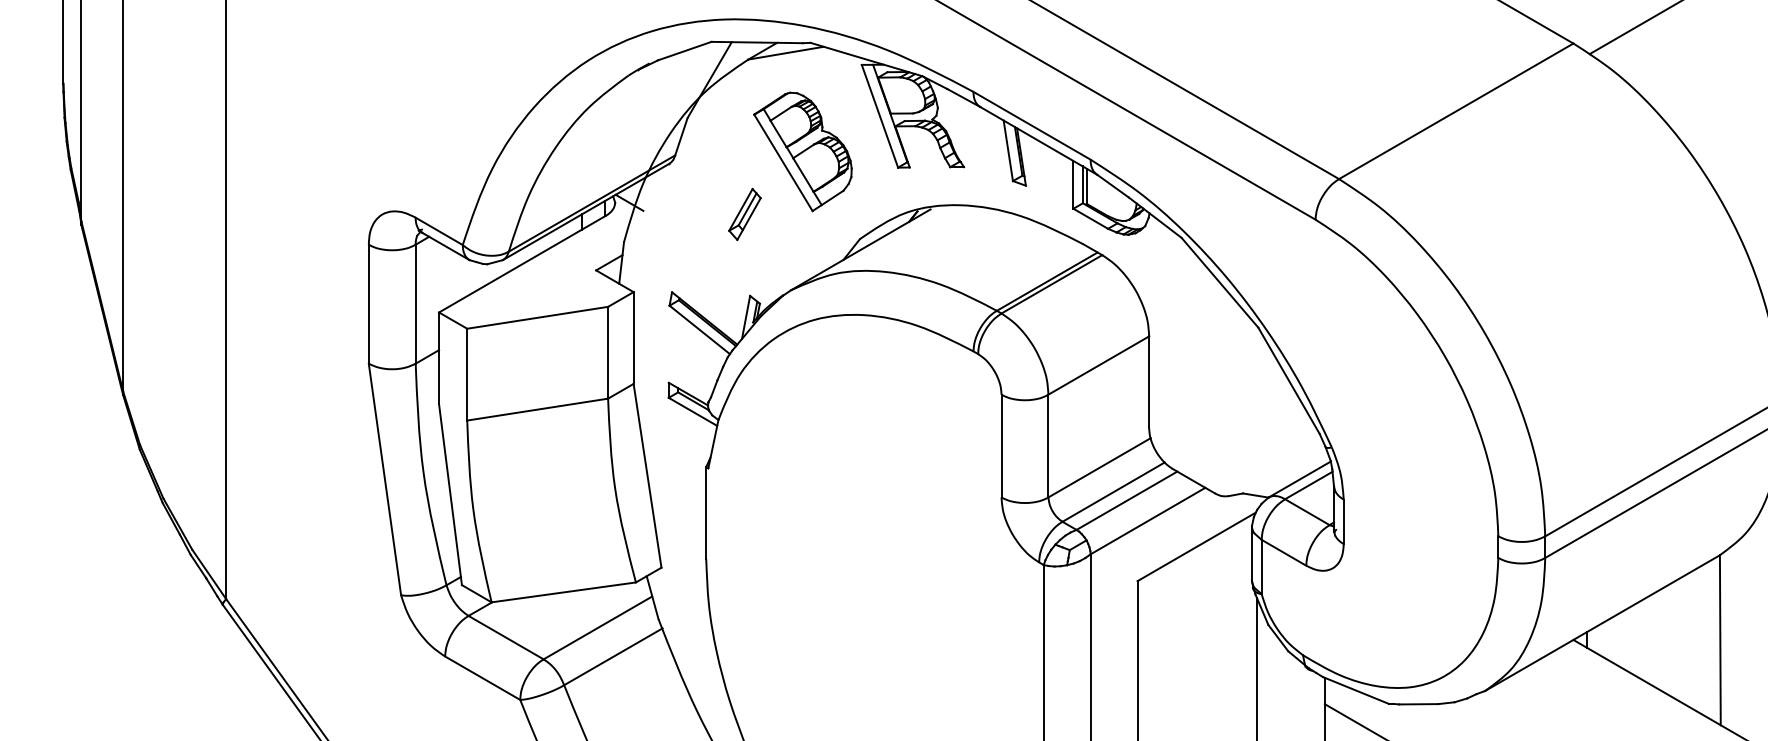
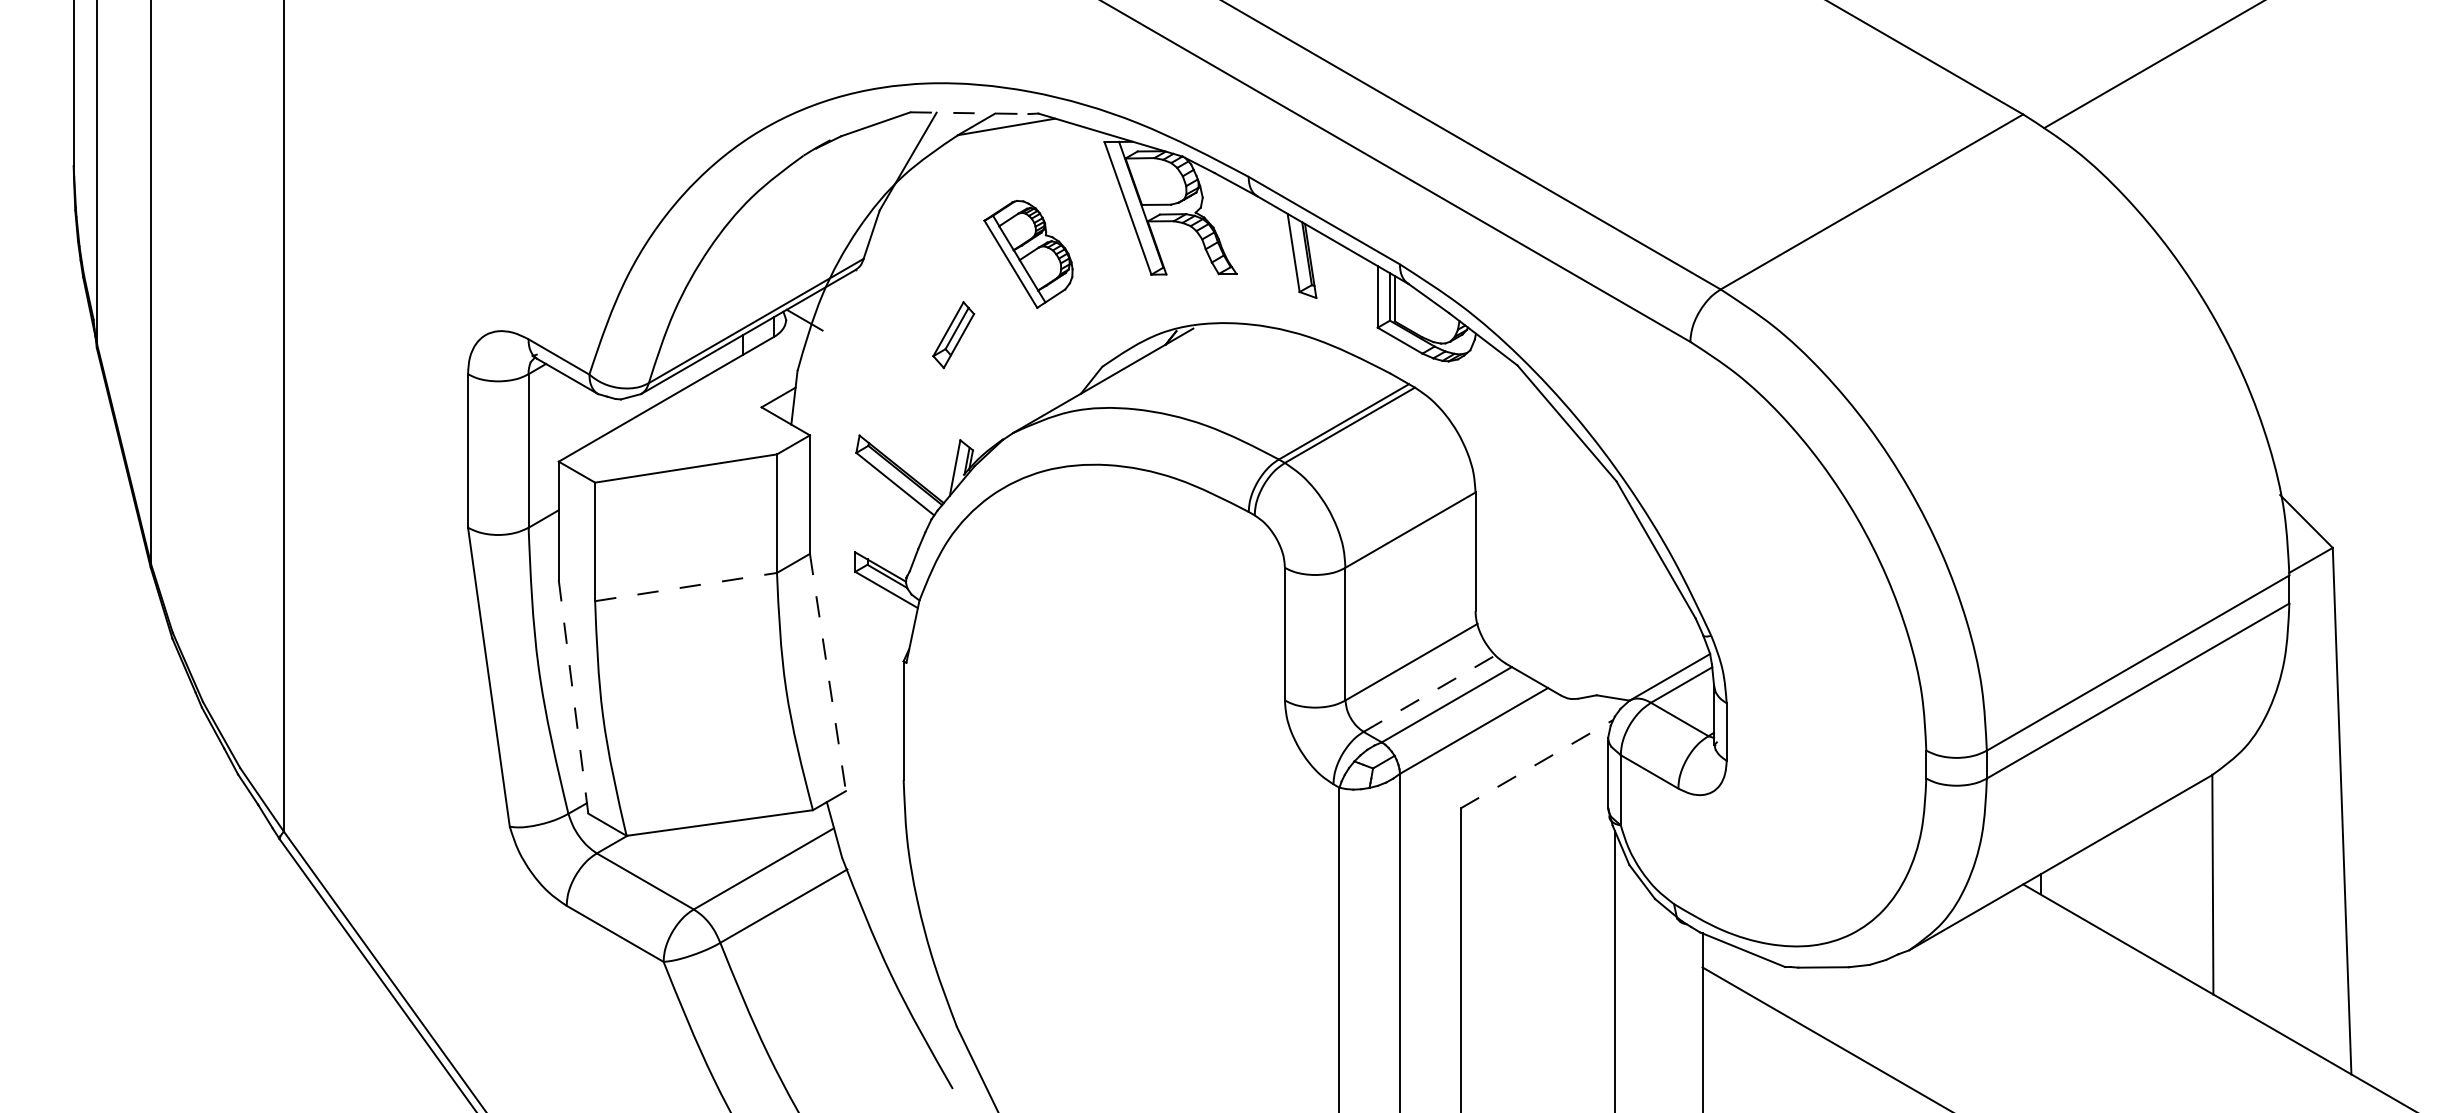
line: (757, 42) -> (969, 113), solid -> dashed
part: (802, 152) -> (1028, 254), size x0.7
line: (538, 409) -> (686, 586), solid -> dashed
line: (647, 475) -> (827, 672), solid -> dashed
line: (1114, 492) -> (1430, 693), solid -> dashed
line: (450, 494) -> (573, 696), solid -> dashed
line: (1197, 547) -> (1537, 764), solid -> dashed

